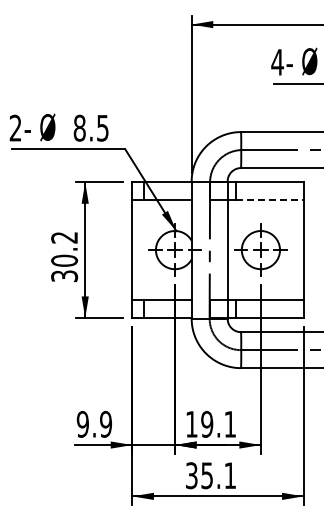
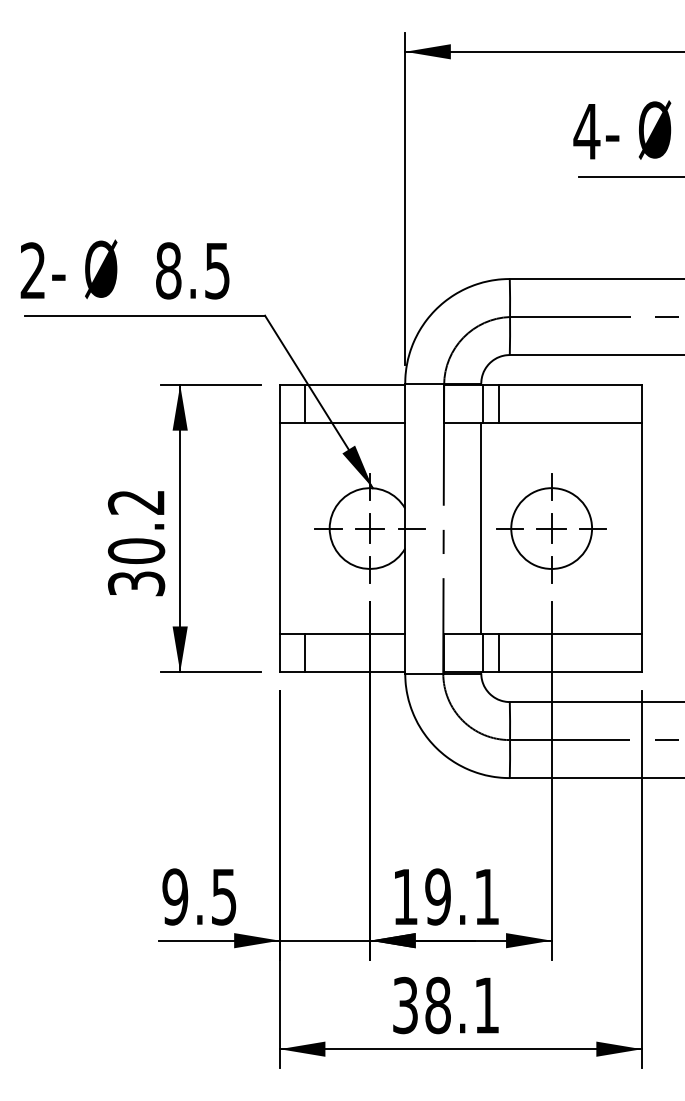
line: (269, 200) -> (569, 423), dashed -> solid
text: (106, 423) -> (225, 895), 9.9 -> 9.5
text: (207, 475) -> (438, 1005), 35.1 -> 38.1

